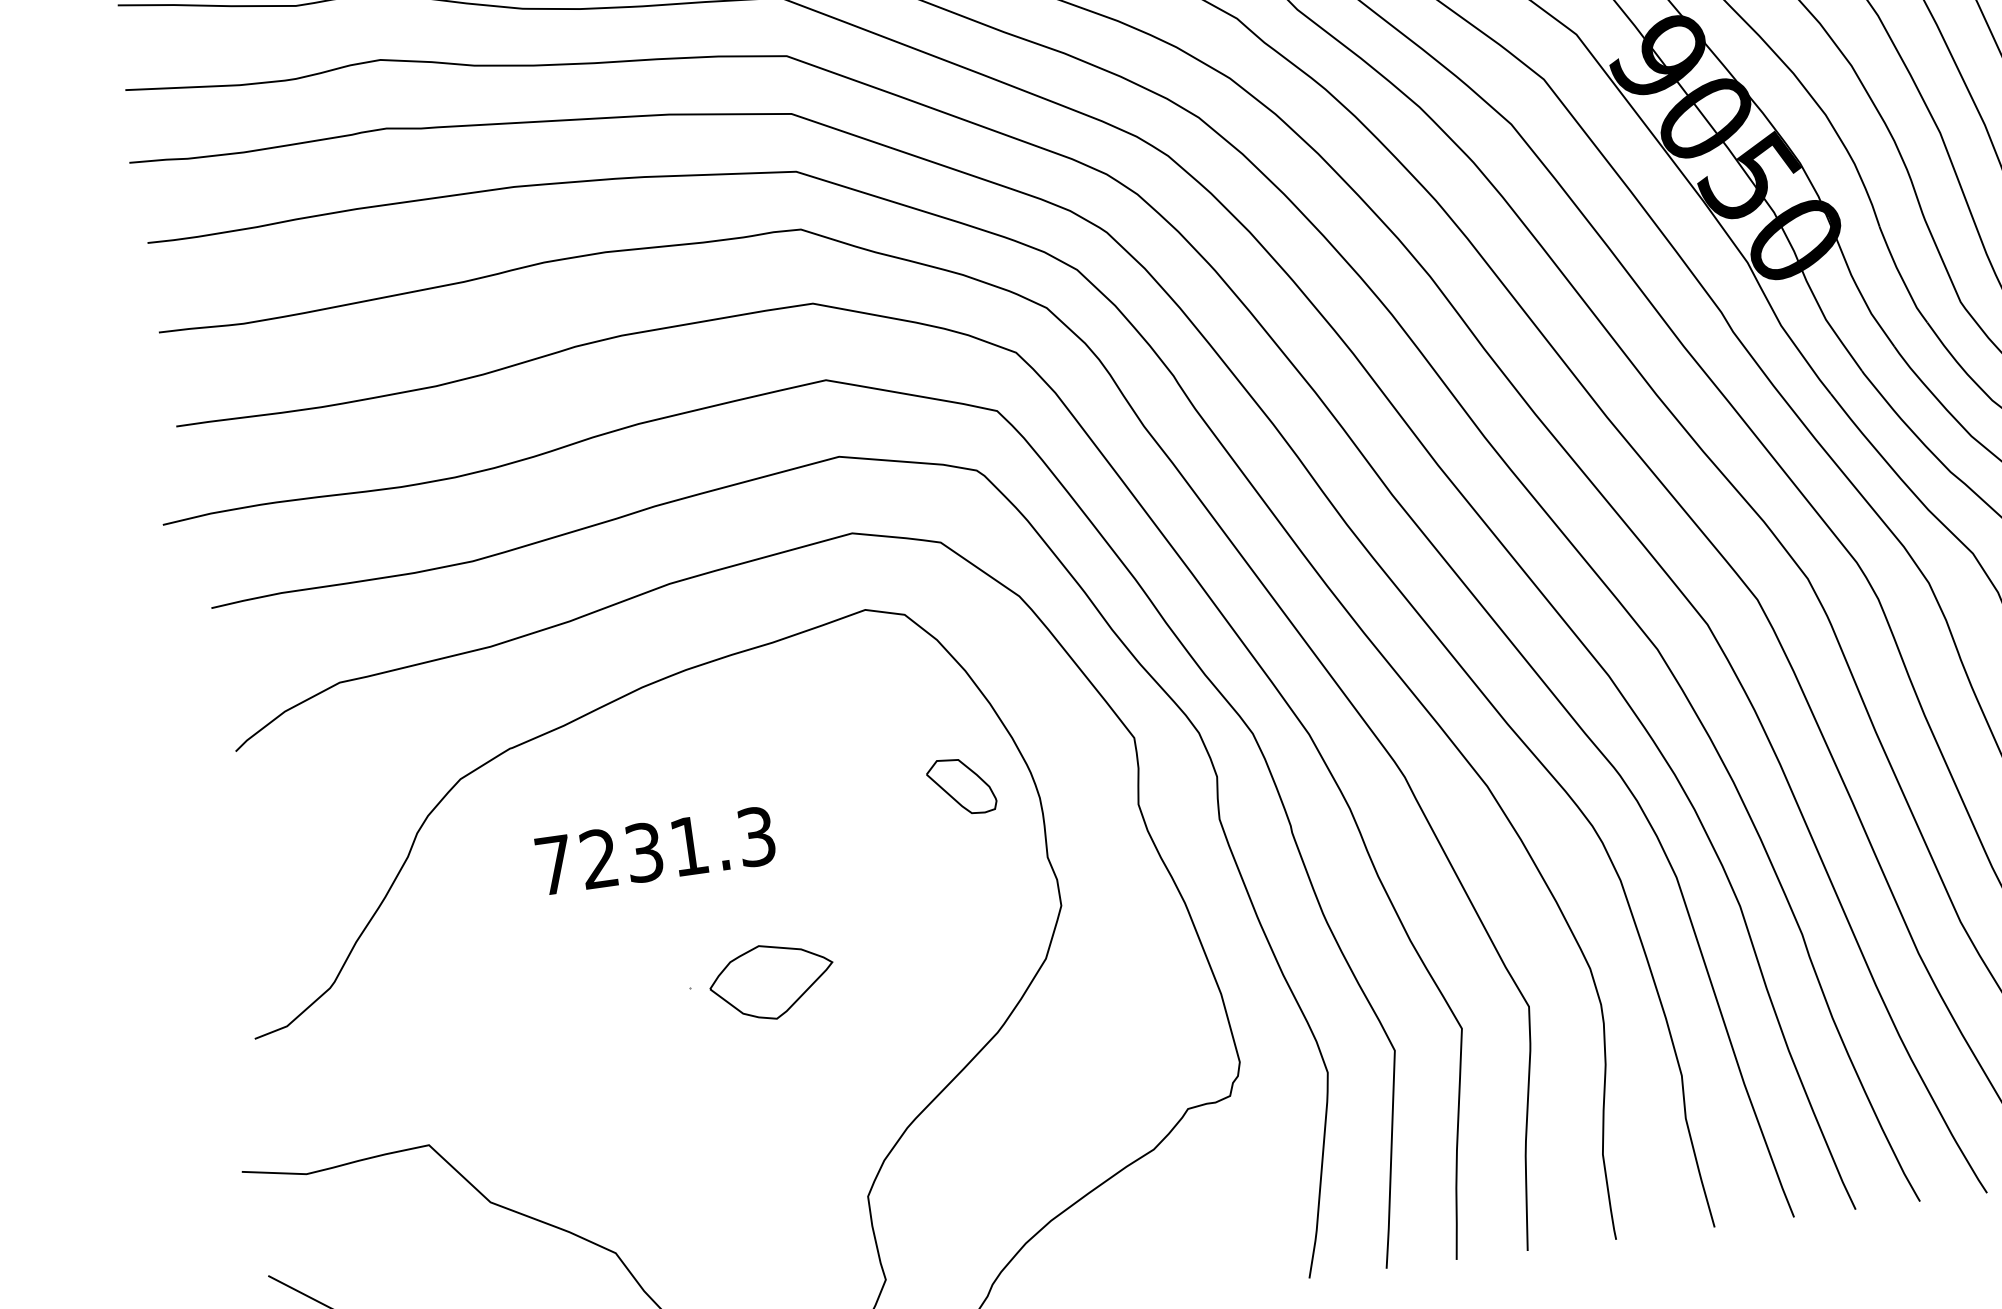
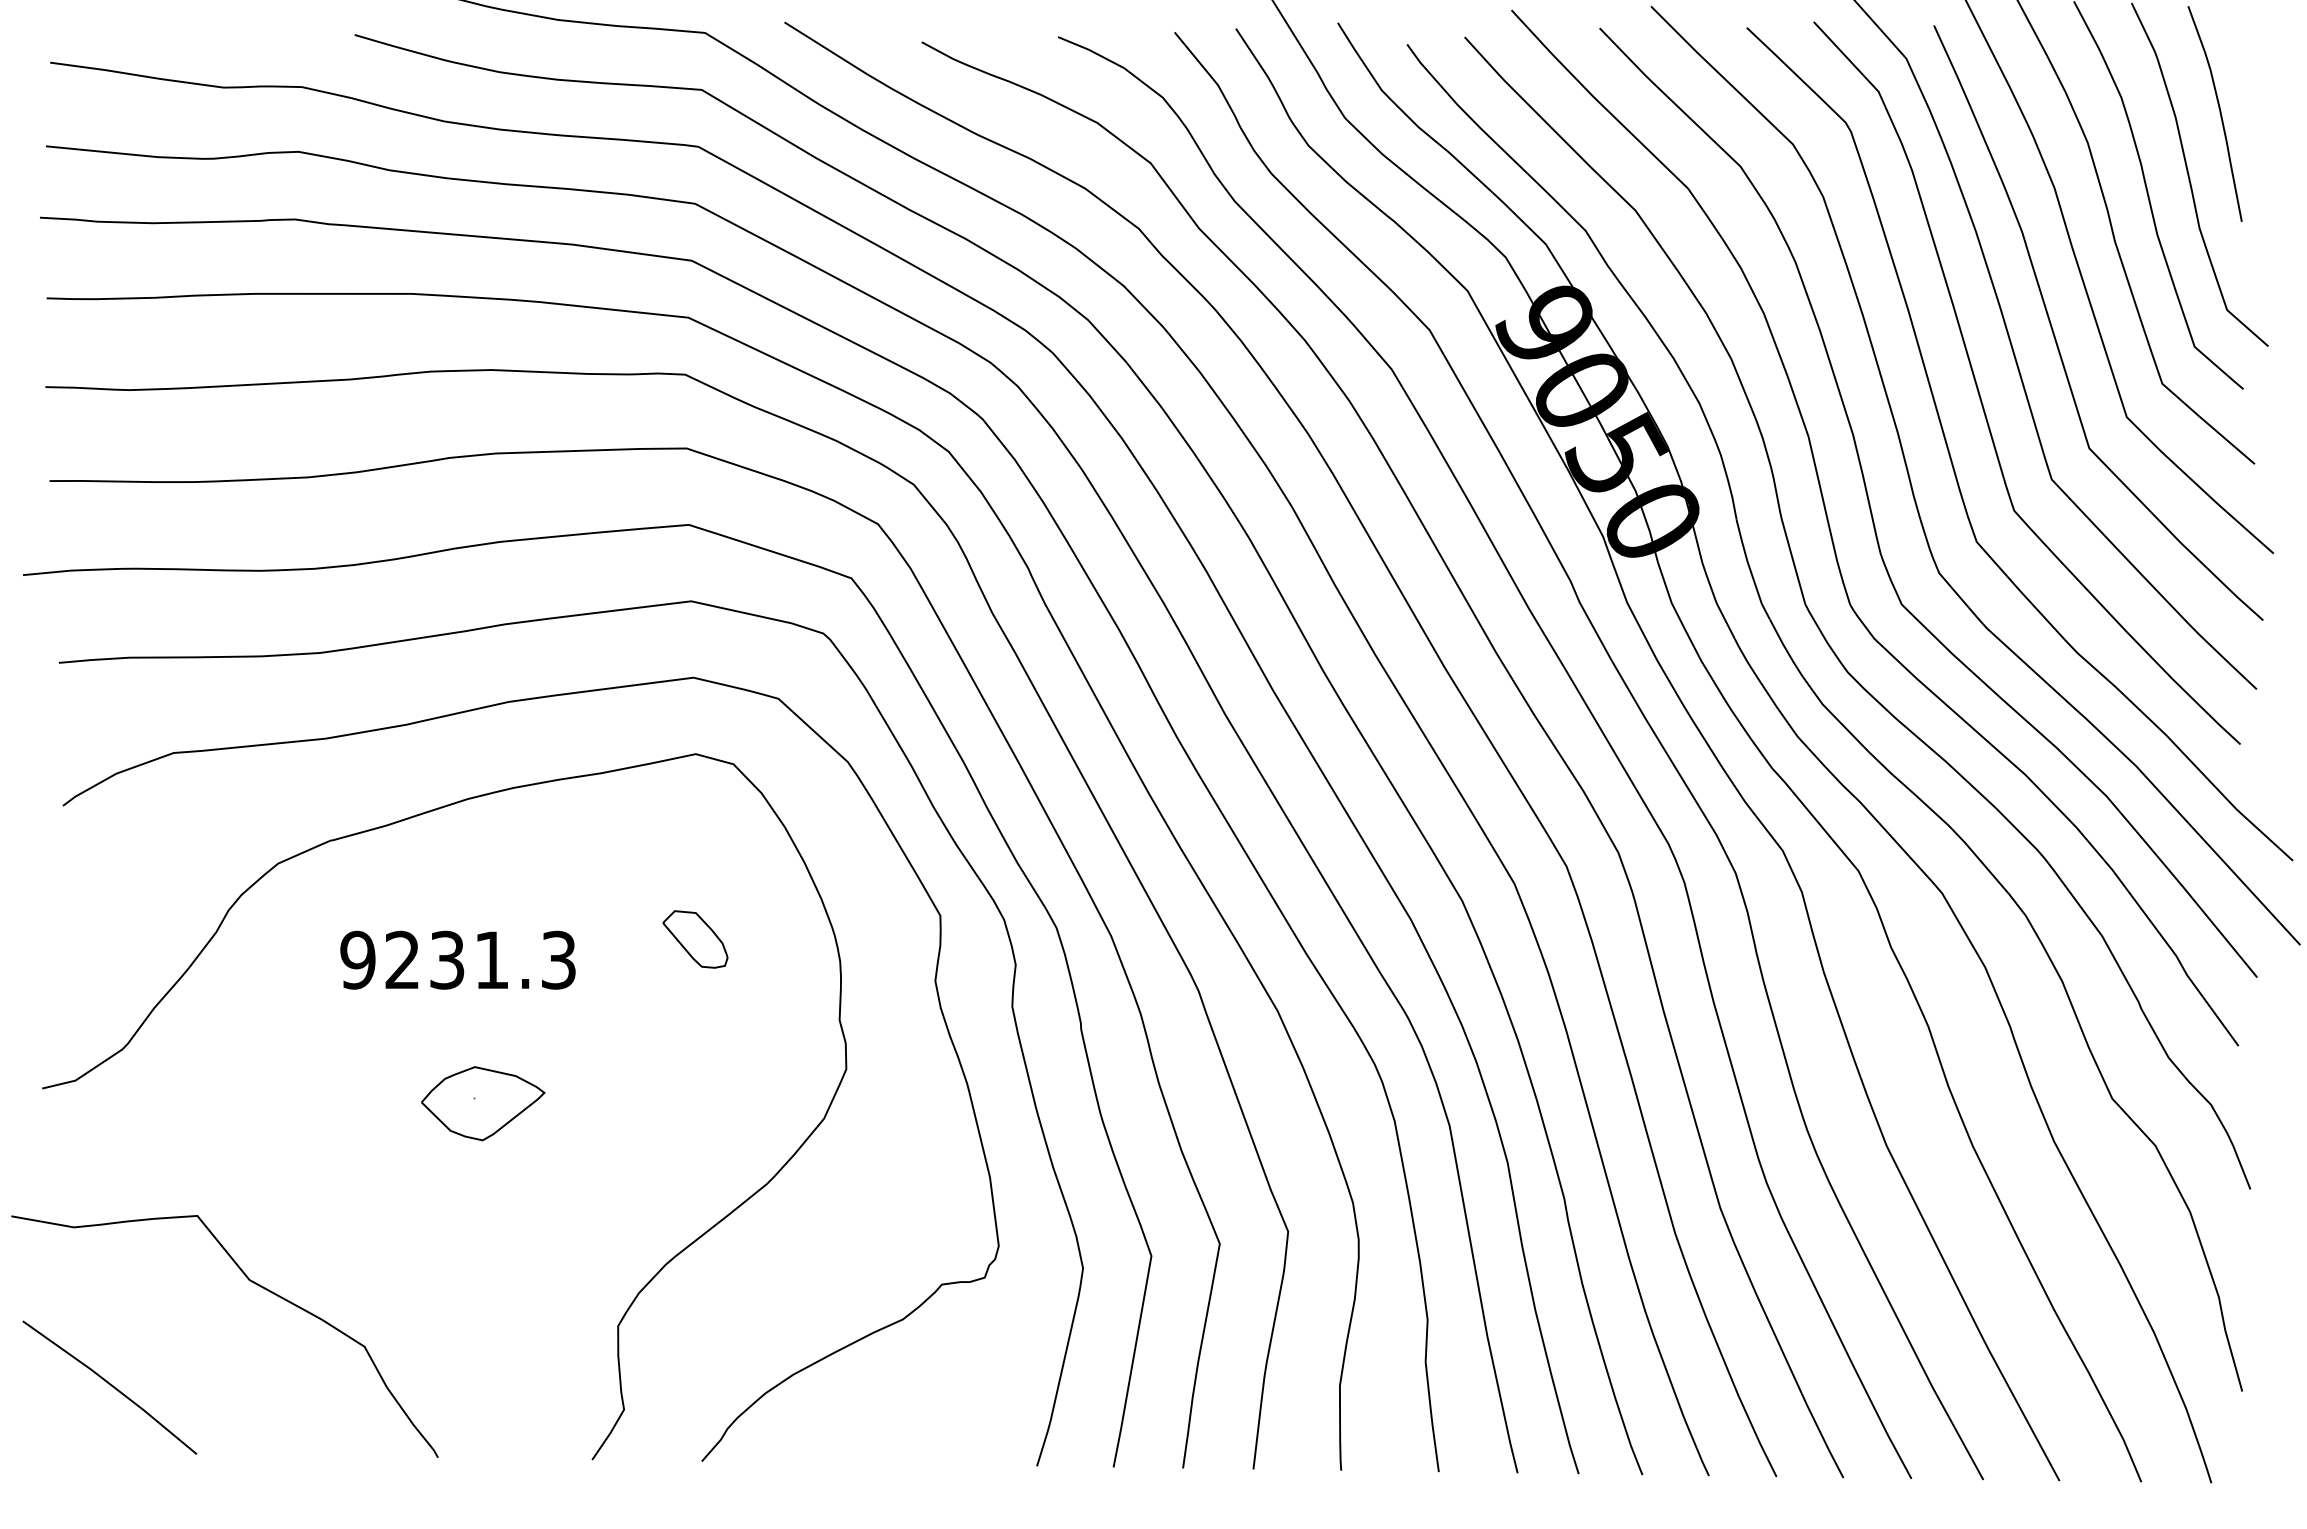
part: (961, 786) -> (695, 939), moved
text: (553, 864) -> (357, 959), 7231.3 -> 9231.3
part: (772, 981) -> (483, 1103), moved

